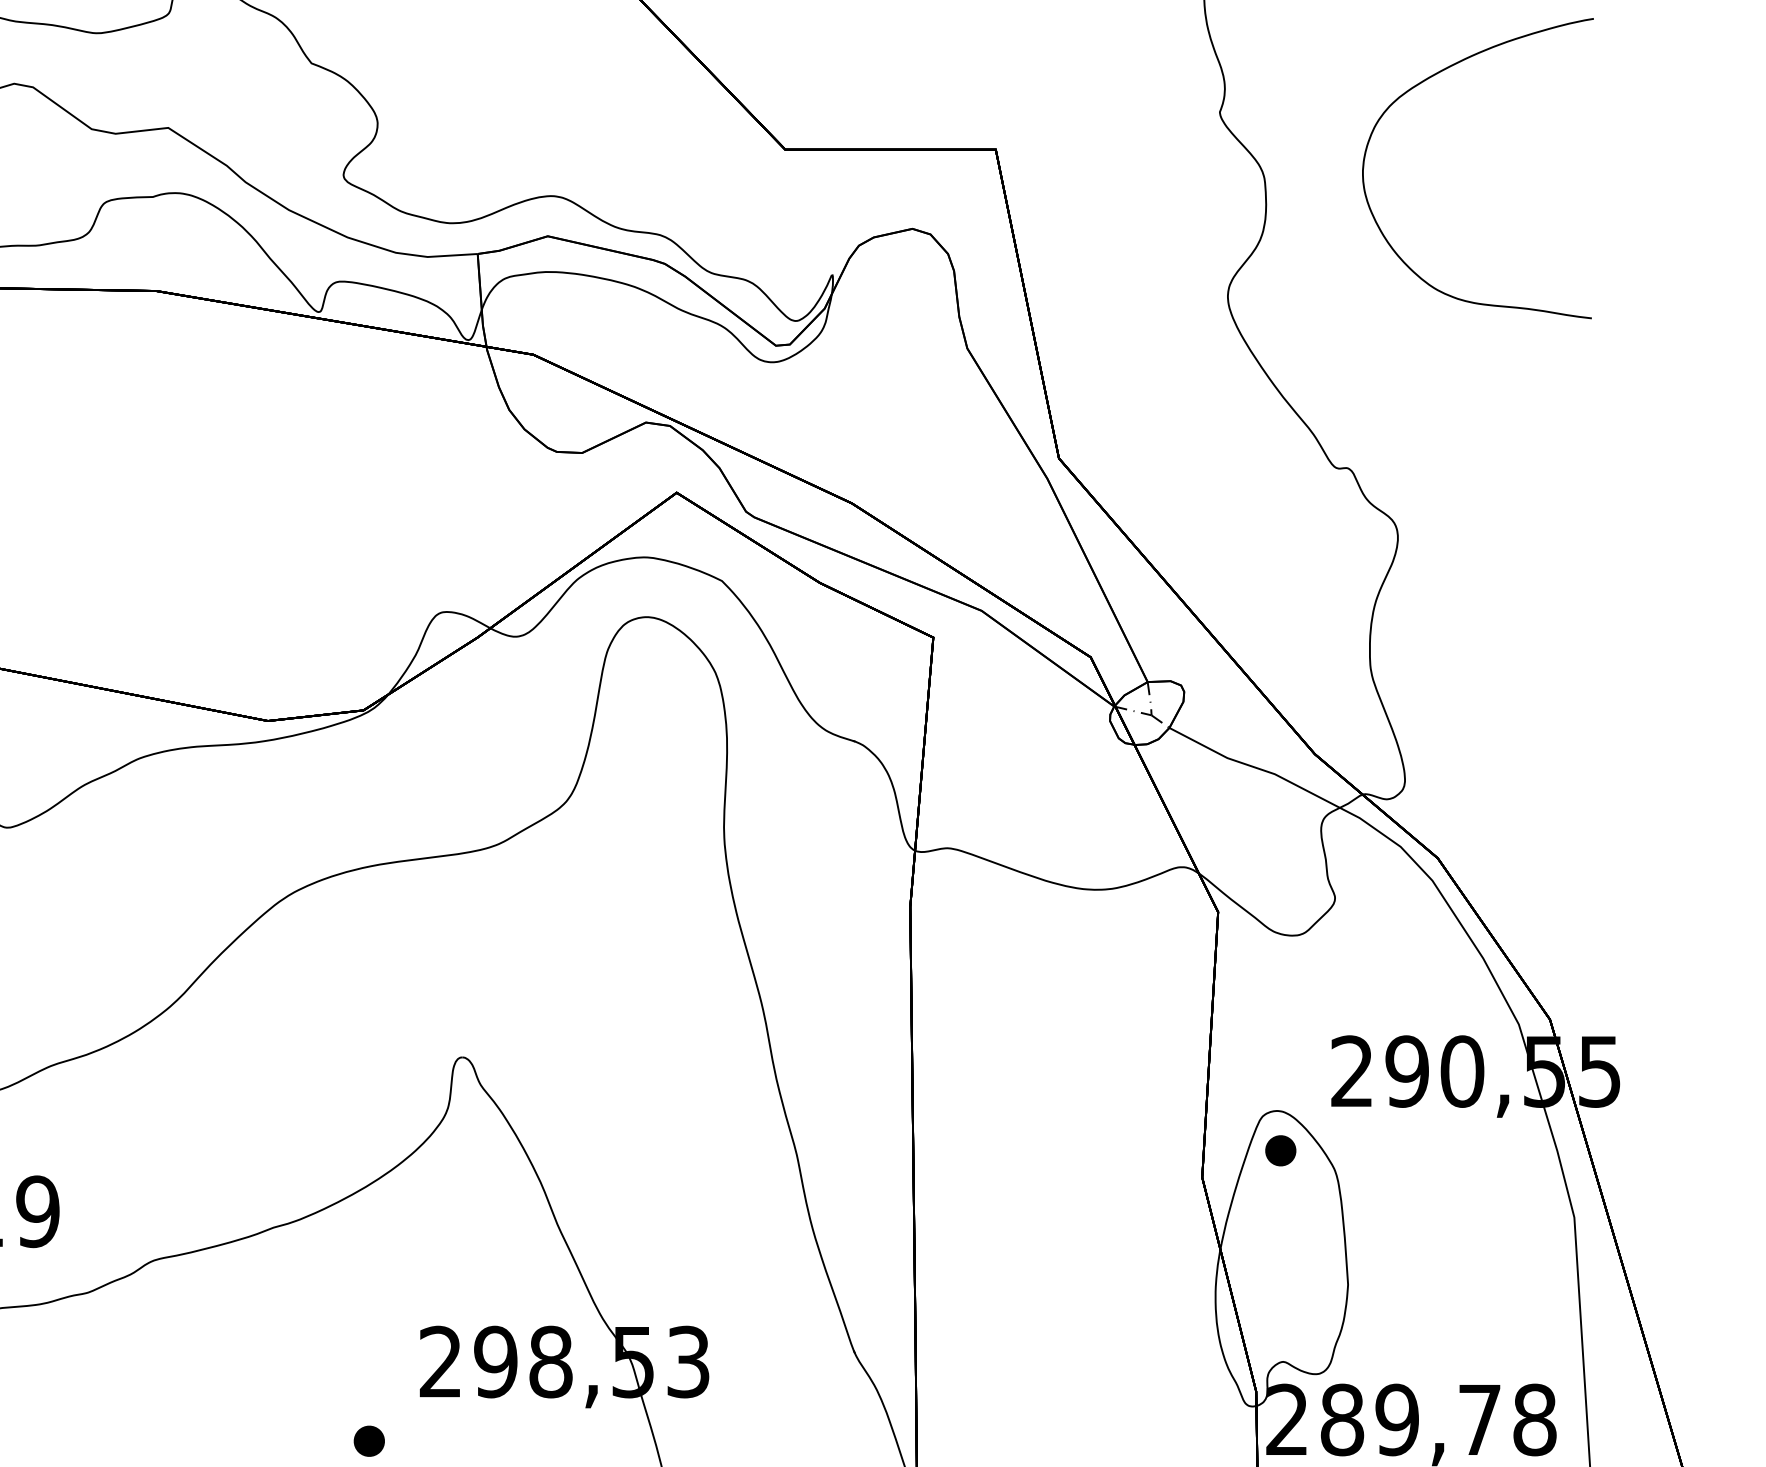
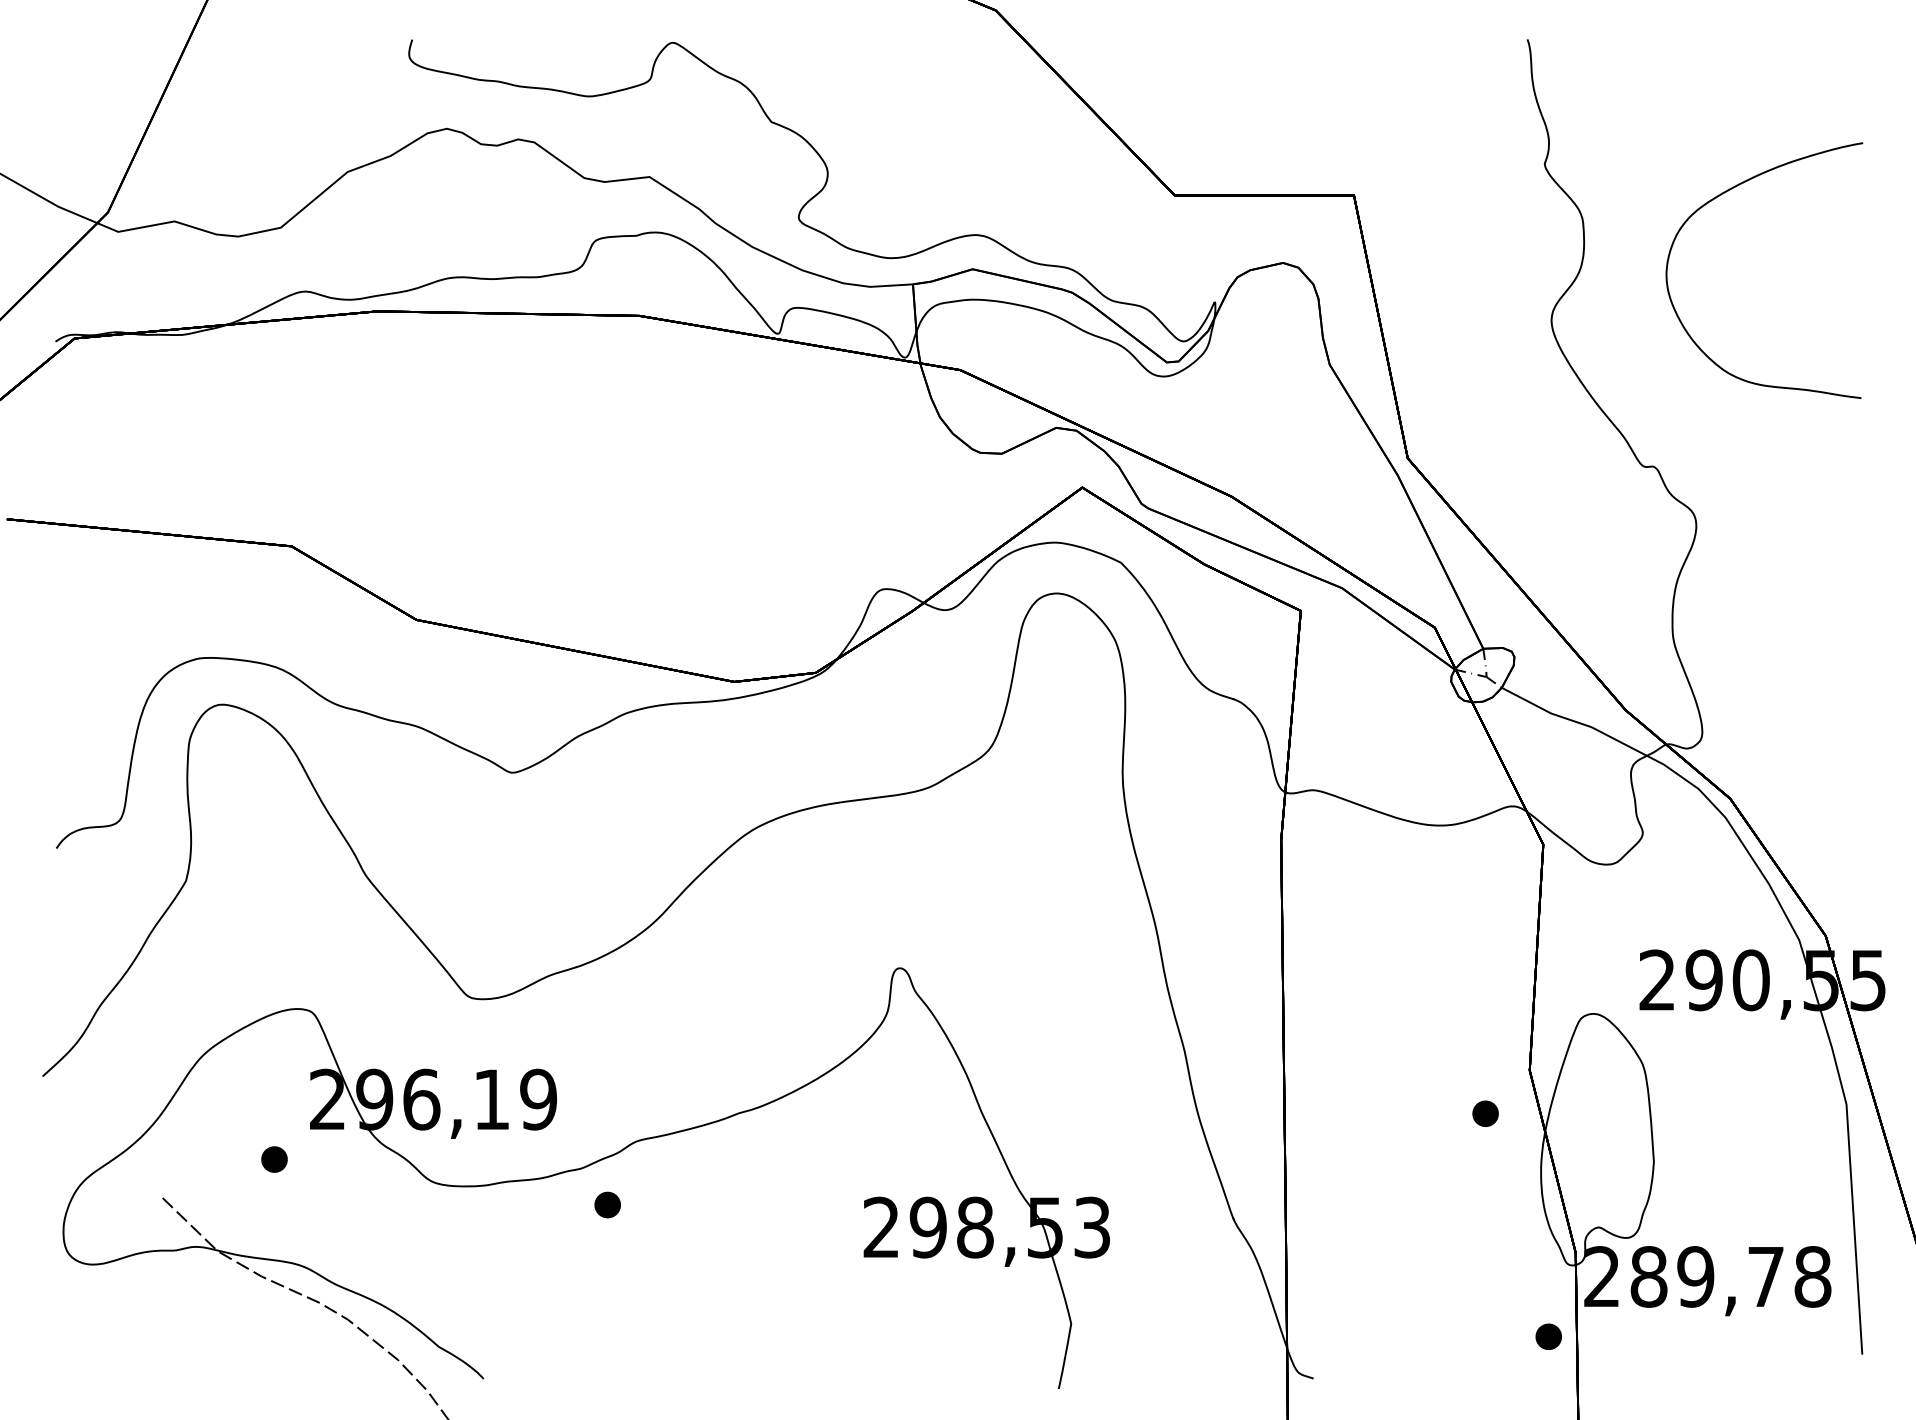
curve: (1427, 80) -> (1721, 195), moved
part: (1280, 1150) -> (1485, 1113), moved
part: (369, 1440) -> (607, 1204), moved

